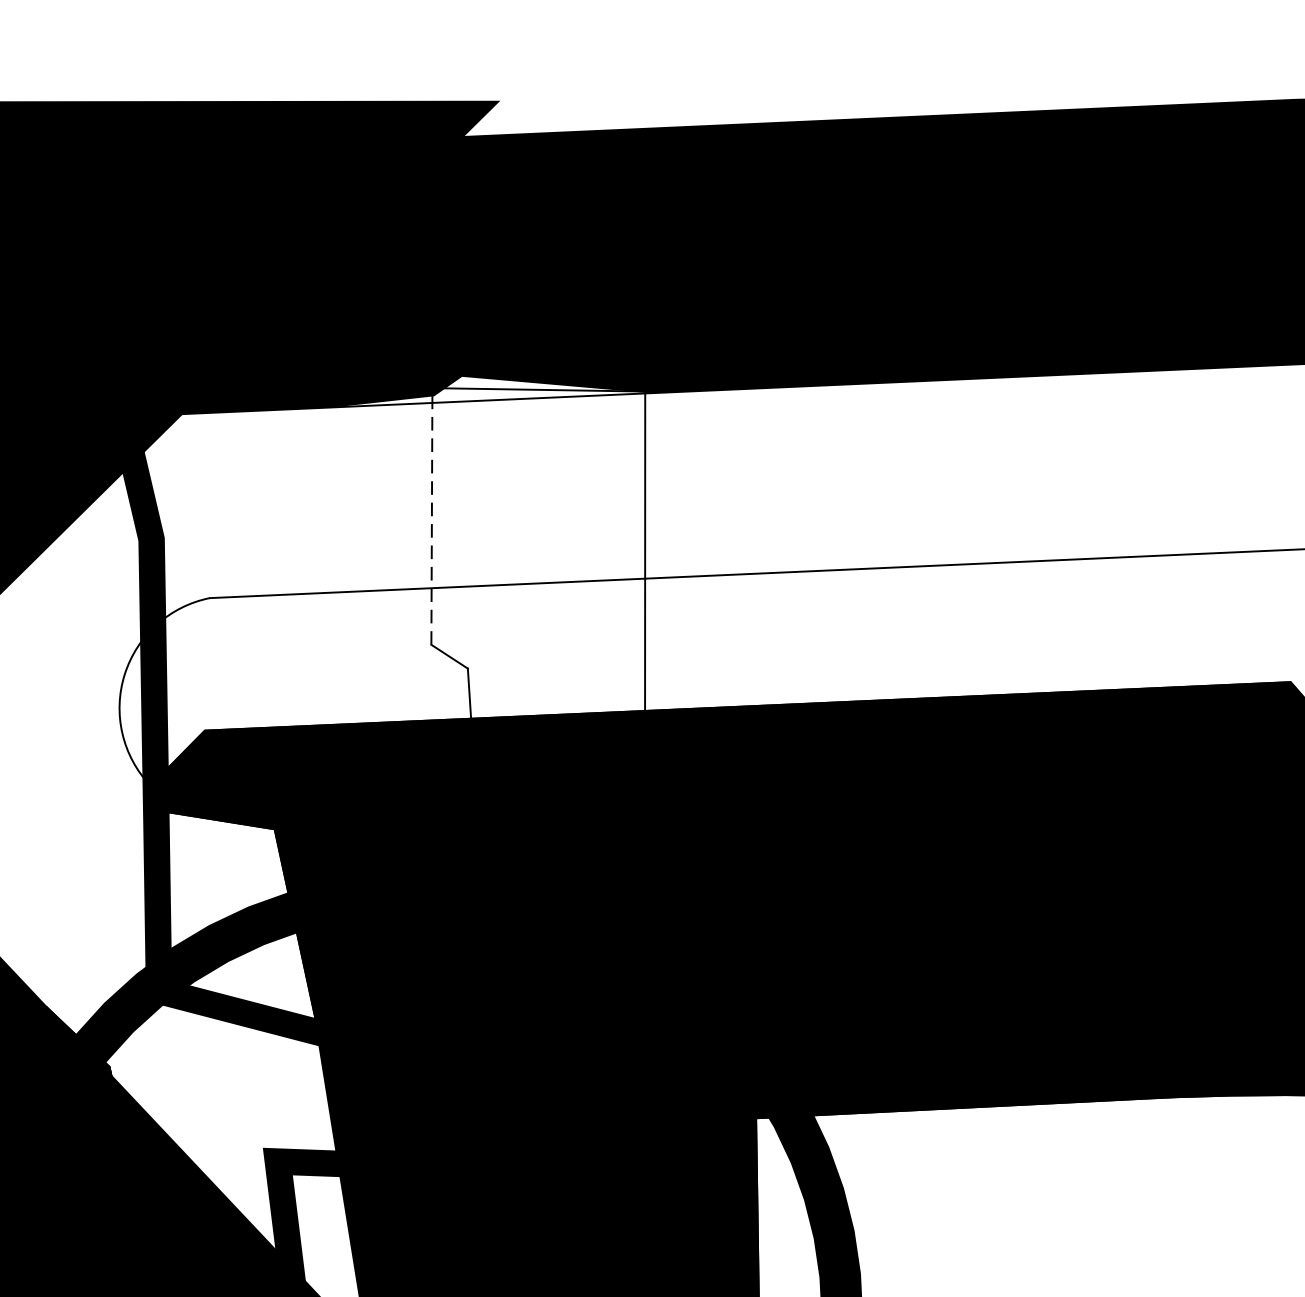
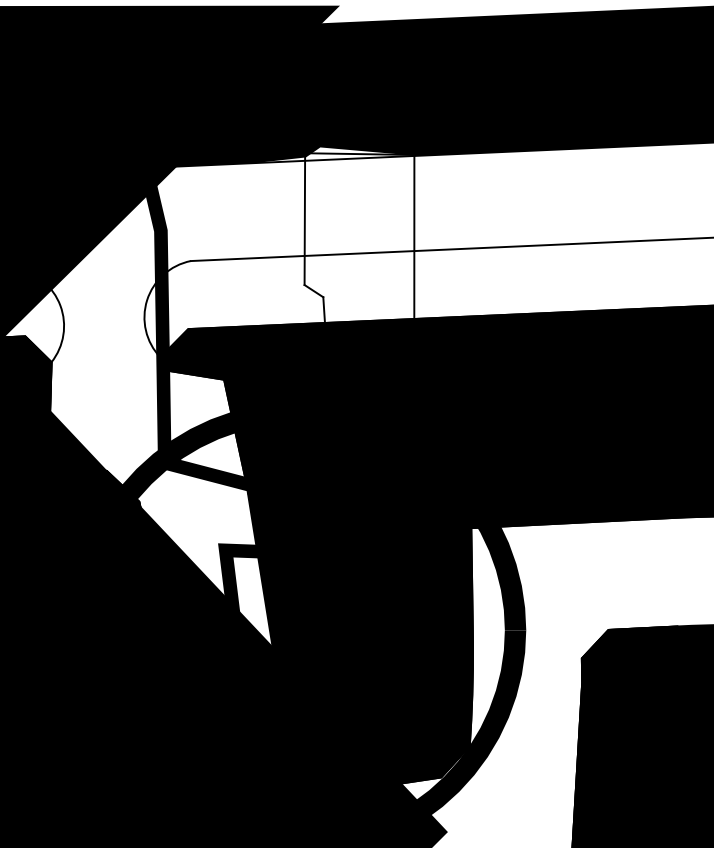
line: (431, 517) -> (304, 219), dashed -> solid

